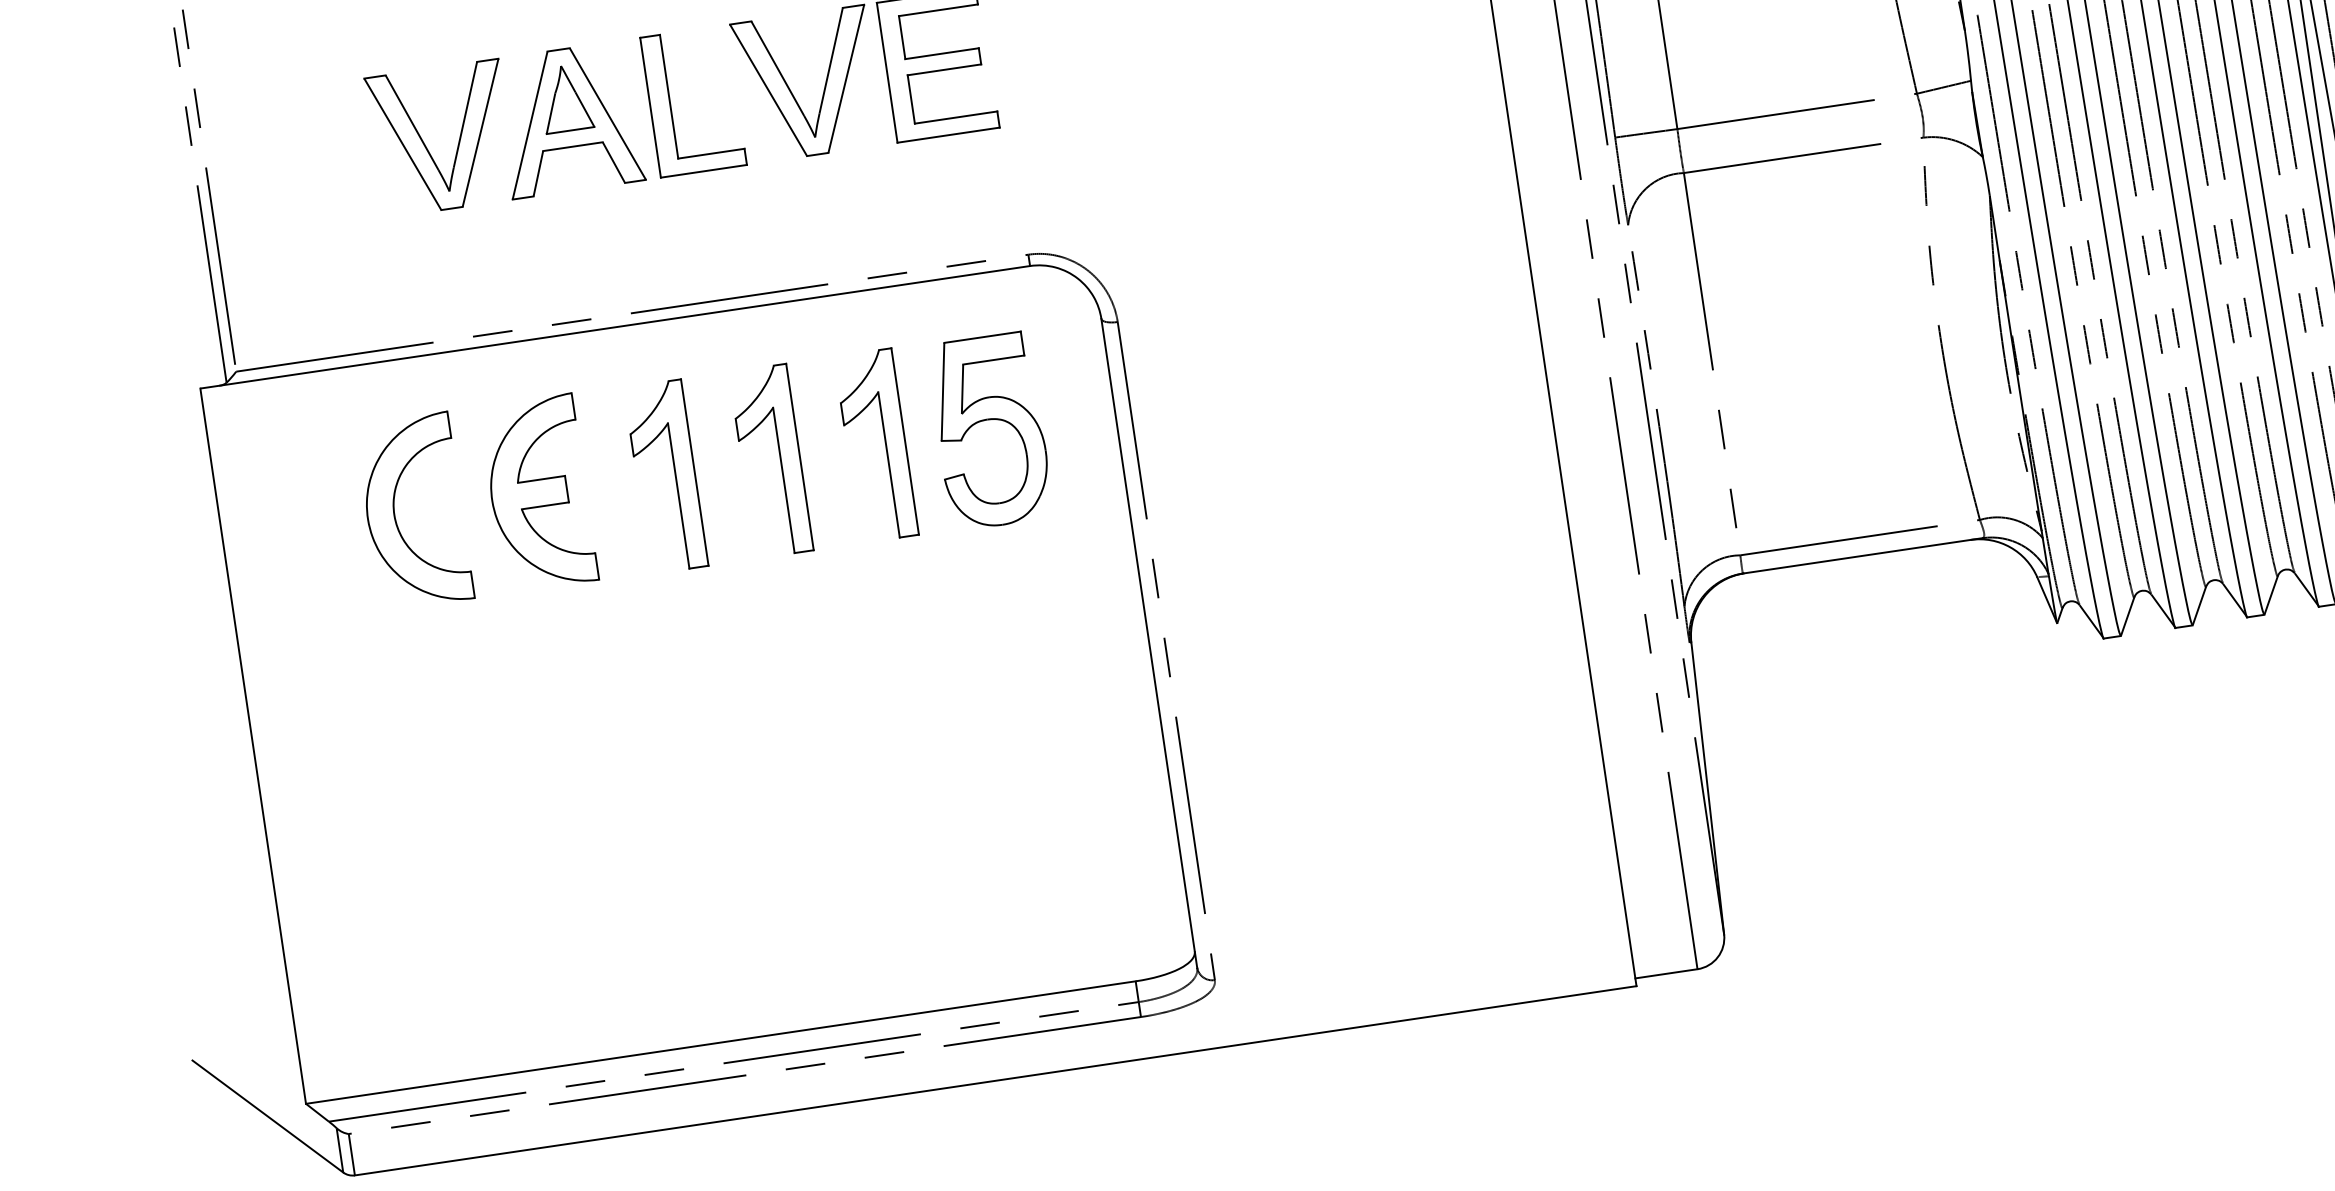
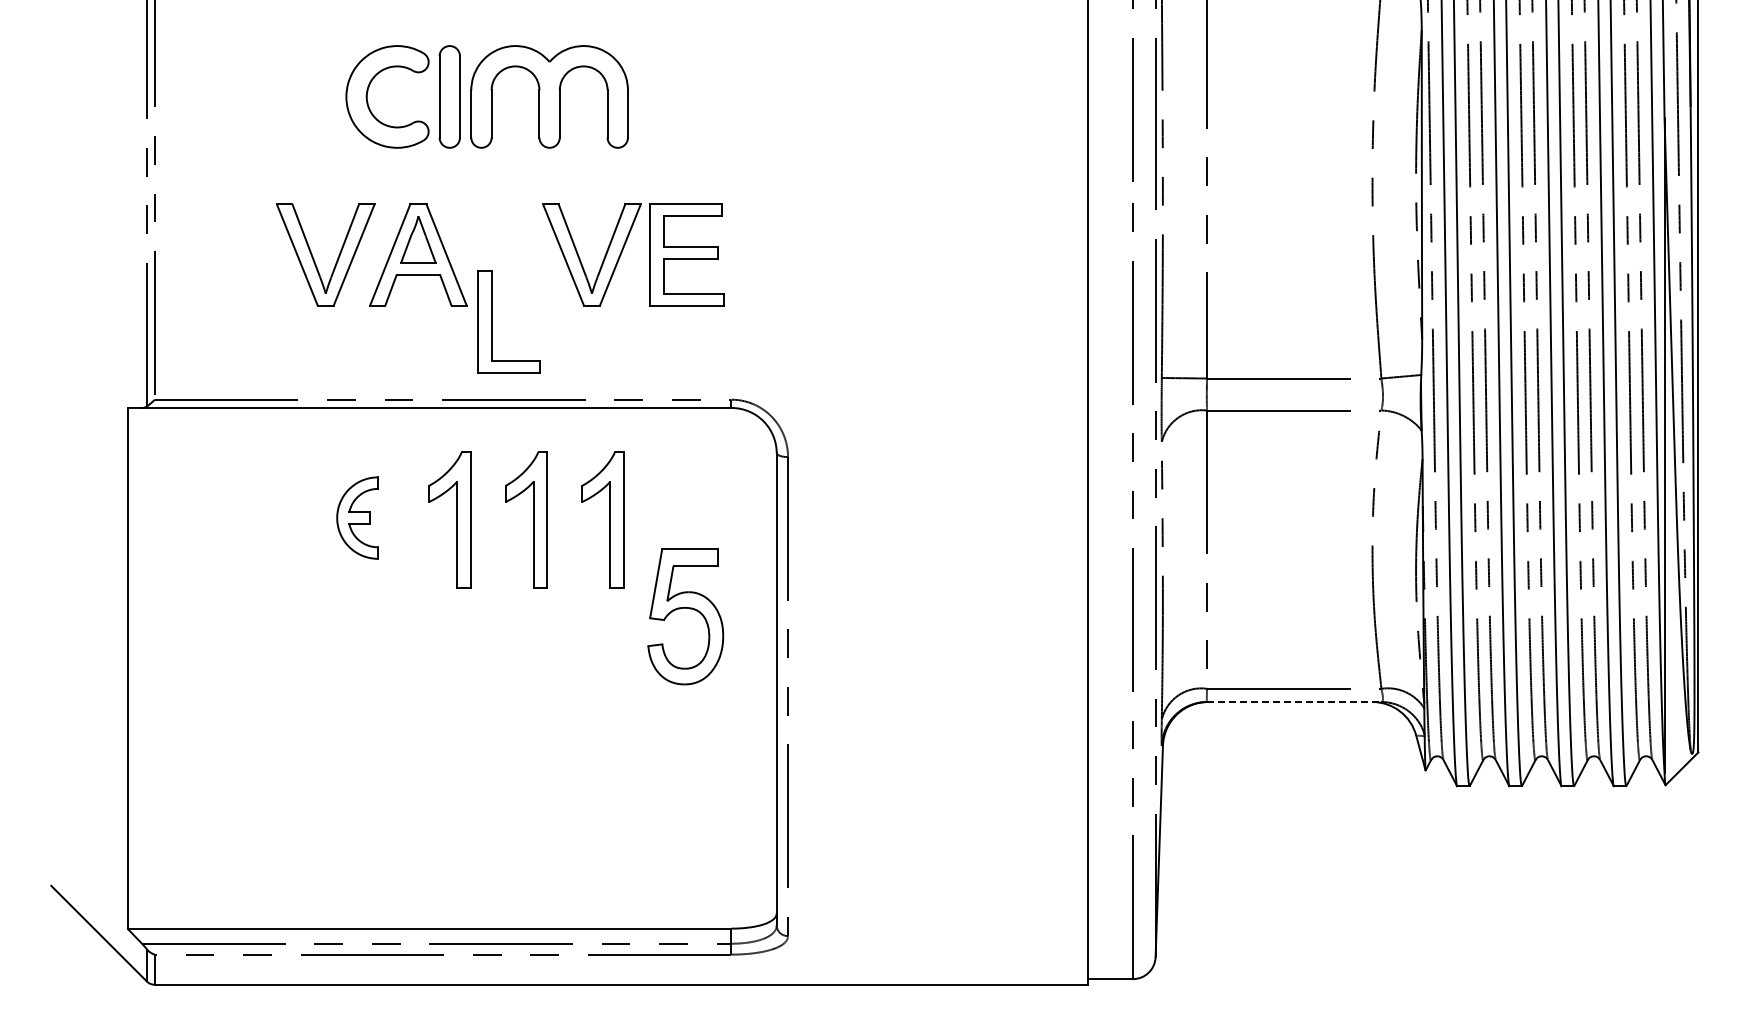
part: (670, 103) -> (492, 321), moved
part: (988, 420) -> (685, 608), moved
part: (538, 492) -> (357, 517), size x0.6
part: (395, 513) -> (253, 517), removed
line: (1863, 556) -> (1294, 702), solid -> dashed

